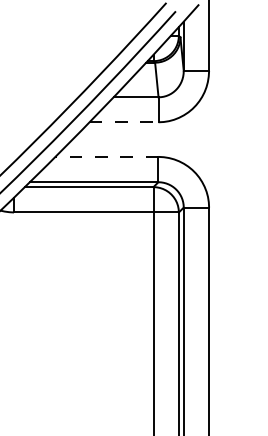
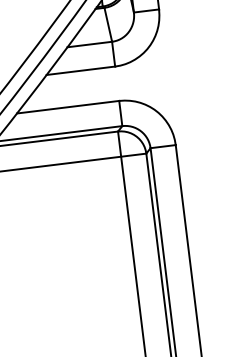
line: (124, 122) -> (81, 70), dashed -> solid
line: (106, 156) -> (67, 106), dashed -> solid

